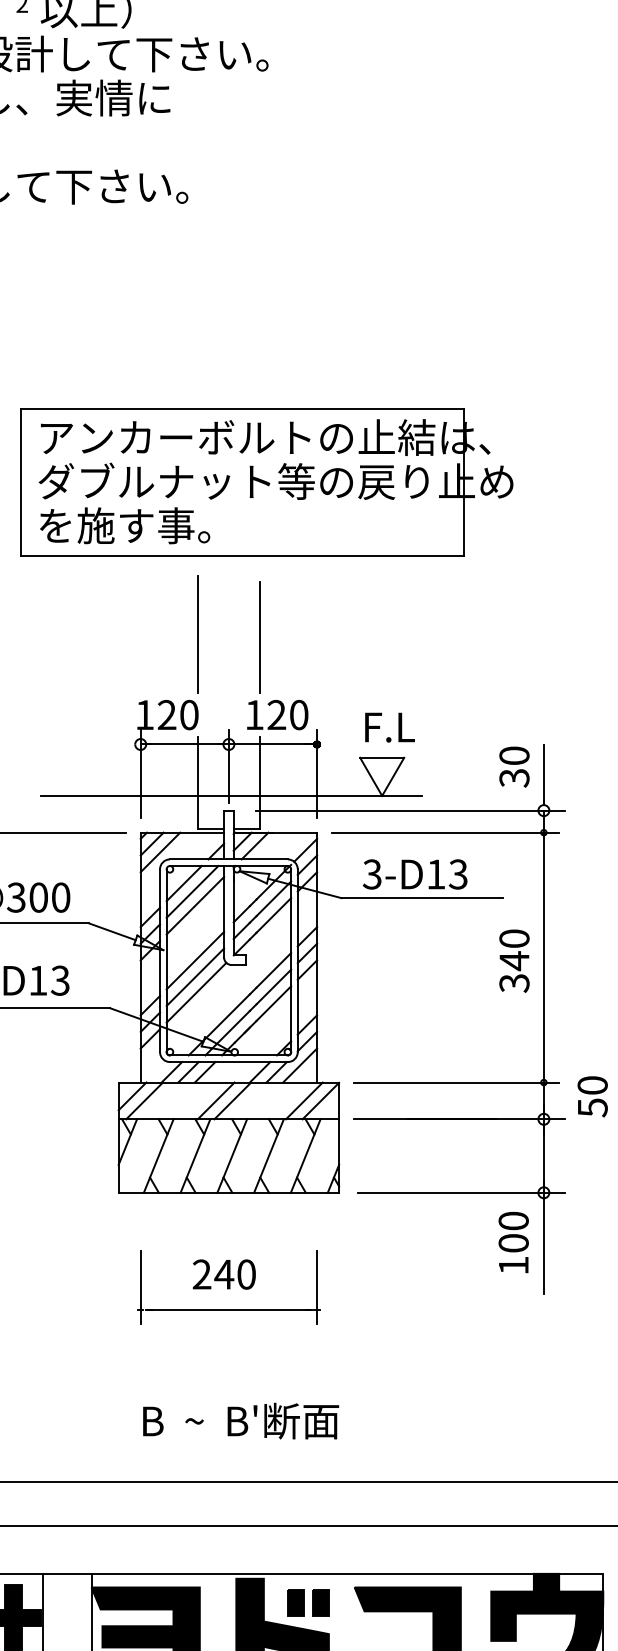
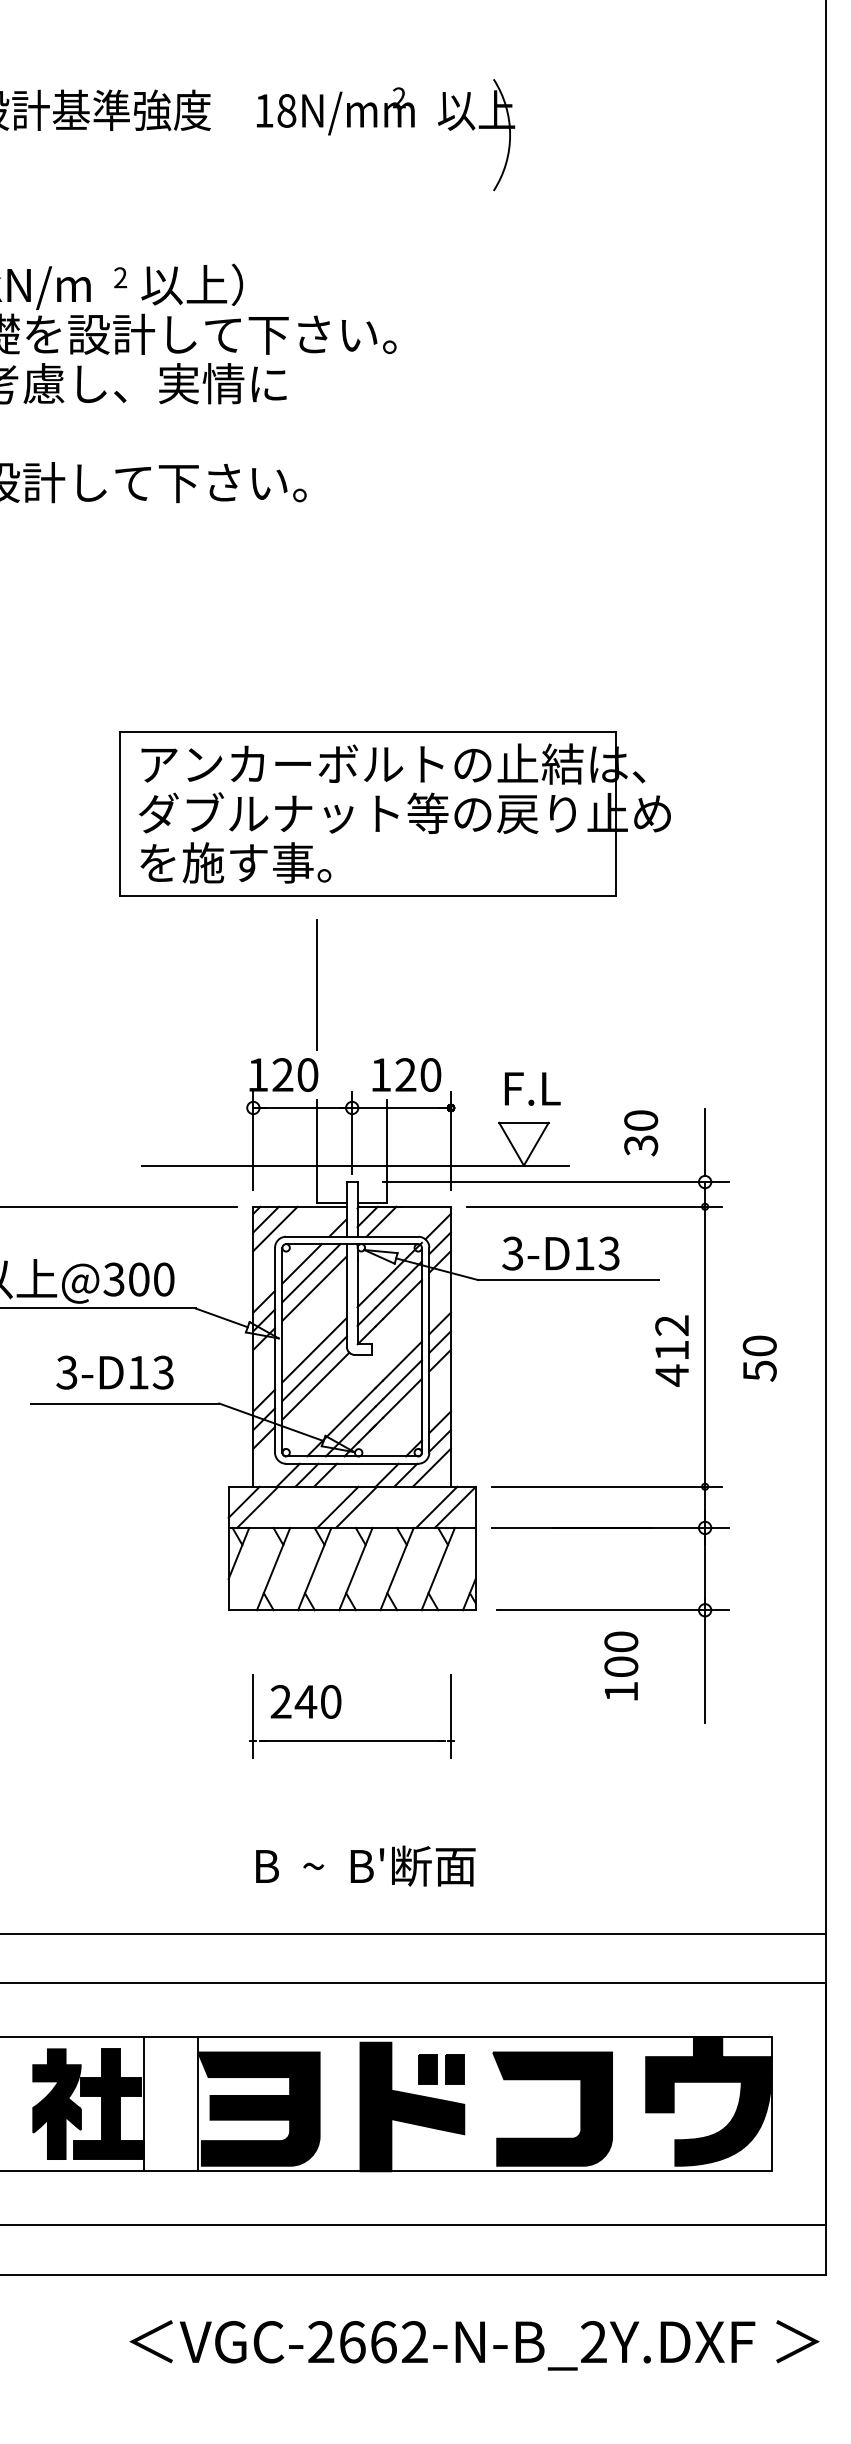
line: (260, 636) -> (387, 987), removed
text: (514, 767) -> (641, 1133), moved
text: (514, 960) -> (672, 1350), 340 -> 412
text: (592, 1096) -> (759, 1358), moved
text: (513, 1242) -> (621, 1665), moved
text: (223, 1274) -> (305, 1701), moved

